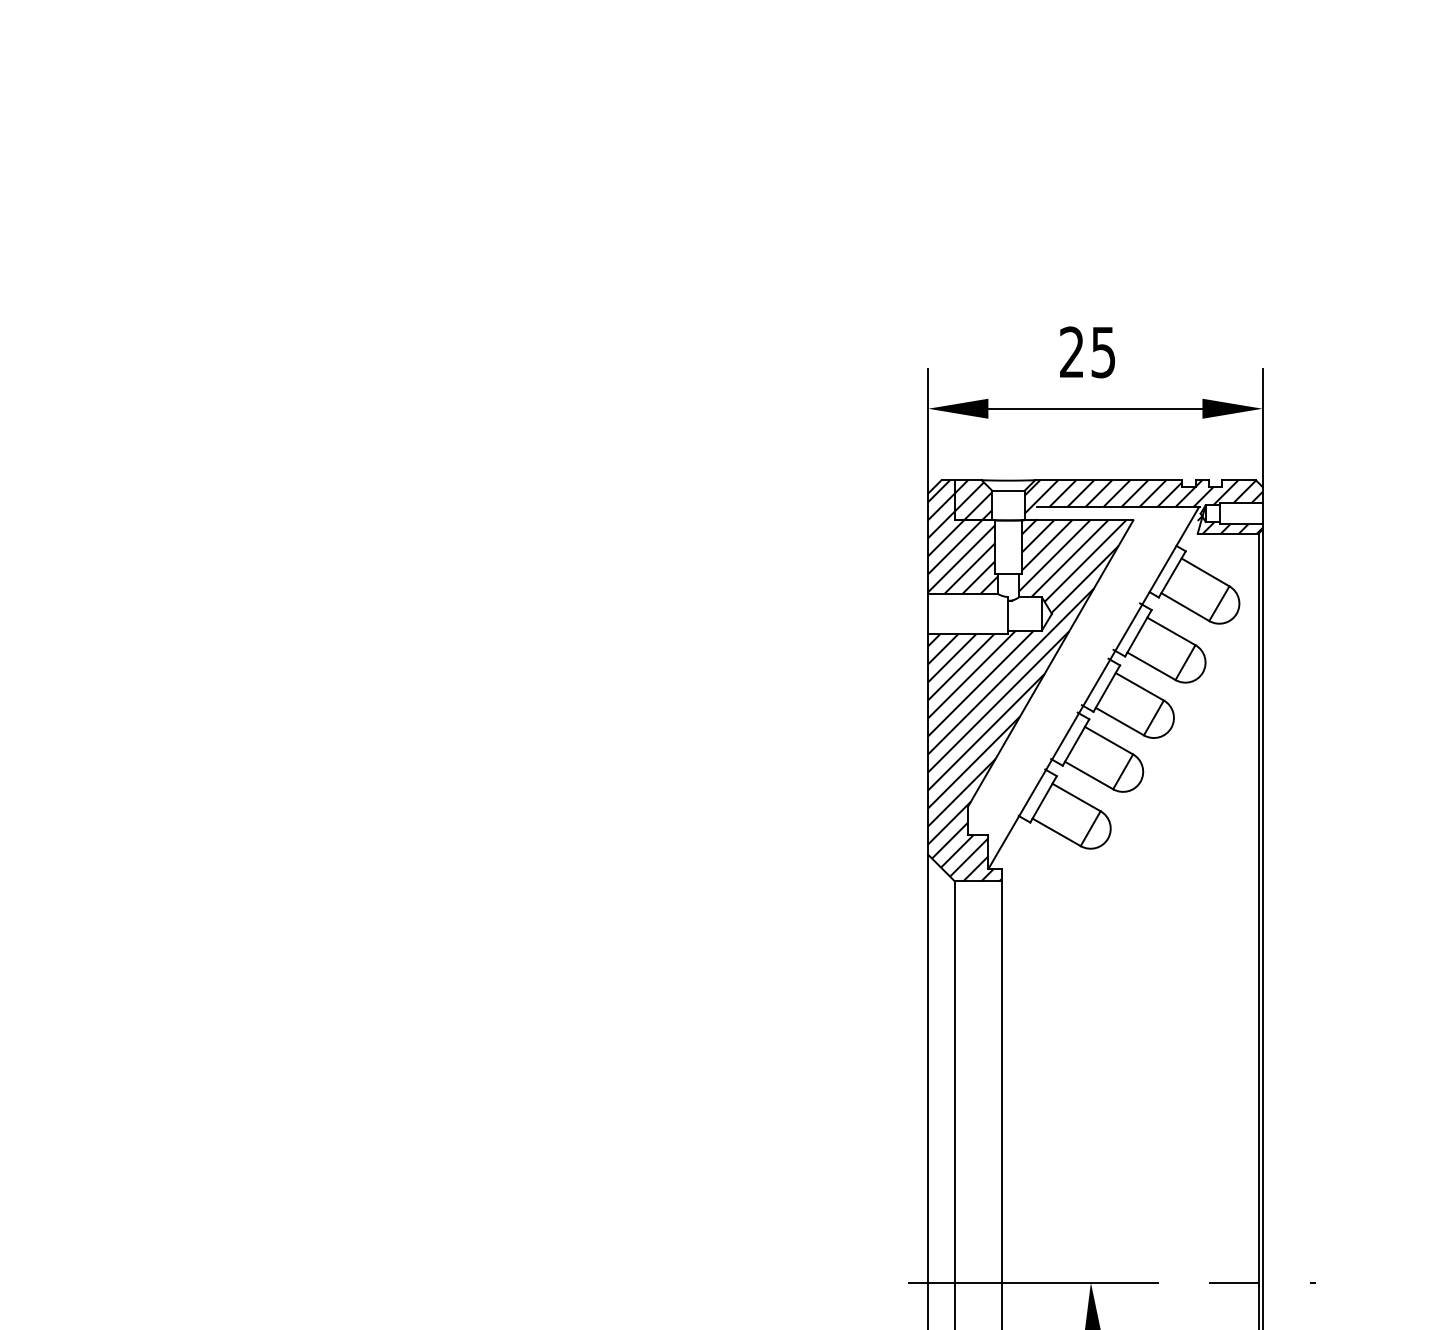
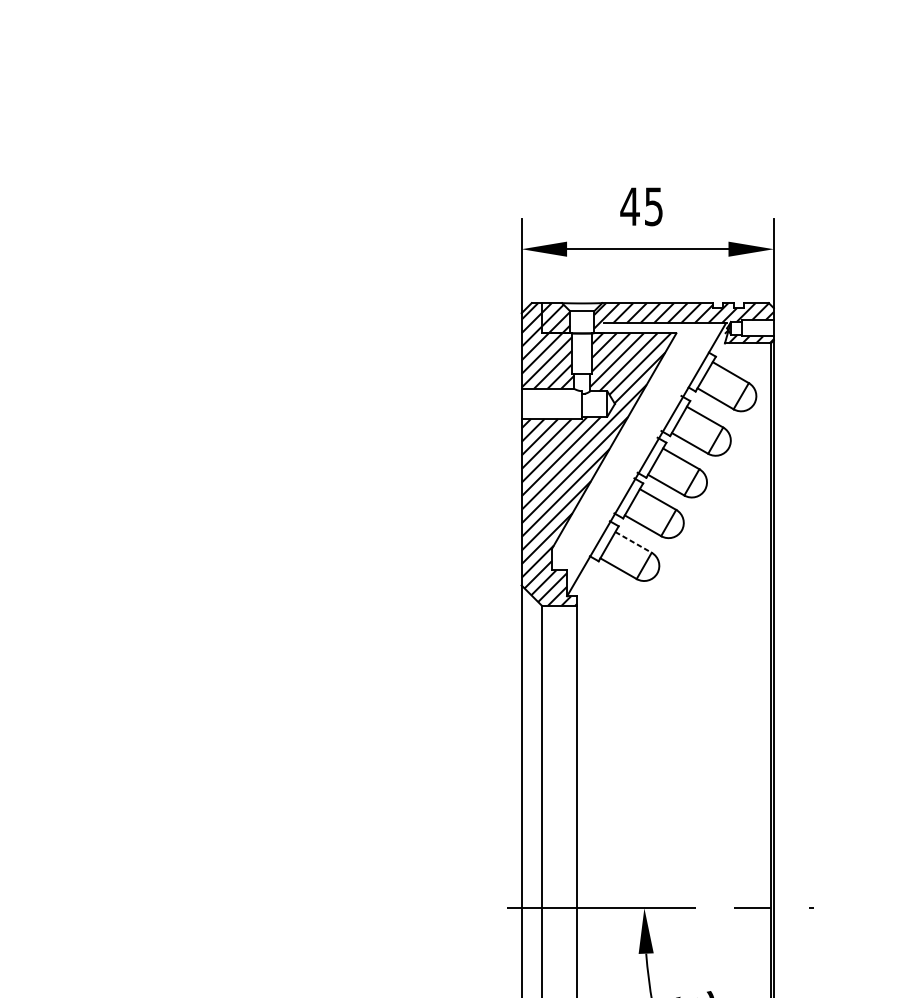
text: (1071, 351) -> (629, 206), 25 -> 45
line: (1076, 797) -> (633, 542), solid -> dashed

